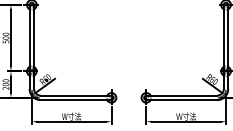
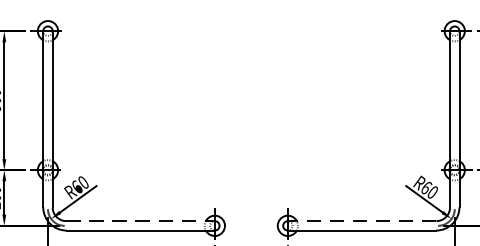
line: (76, 95) -> (141, 220), solid -> dashed
line: (181, 95) -> (361, 220), solid -> dashed

